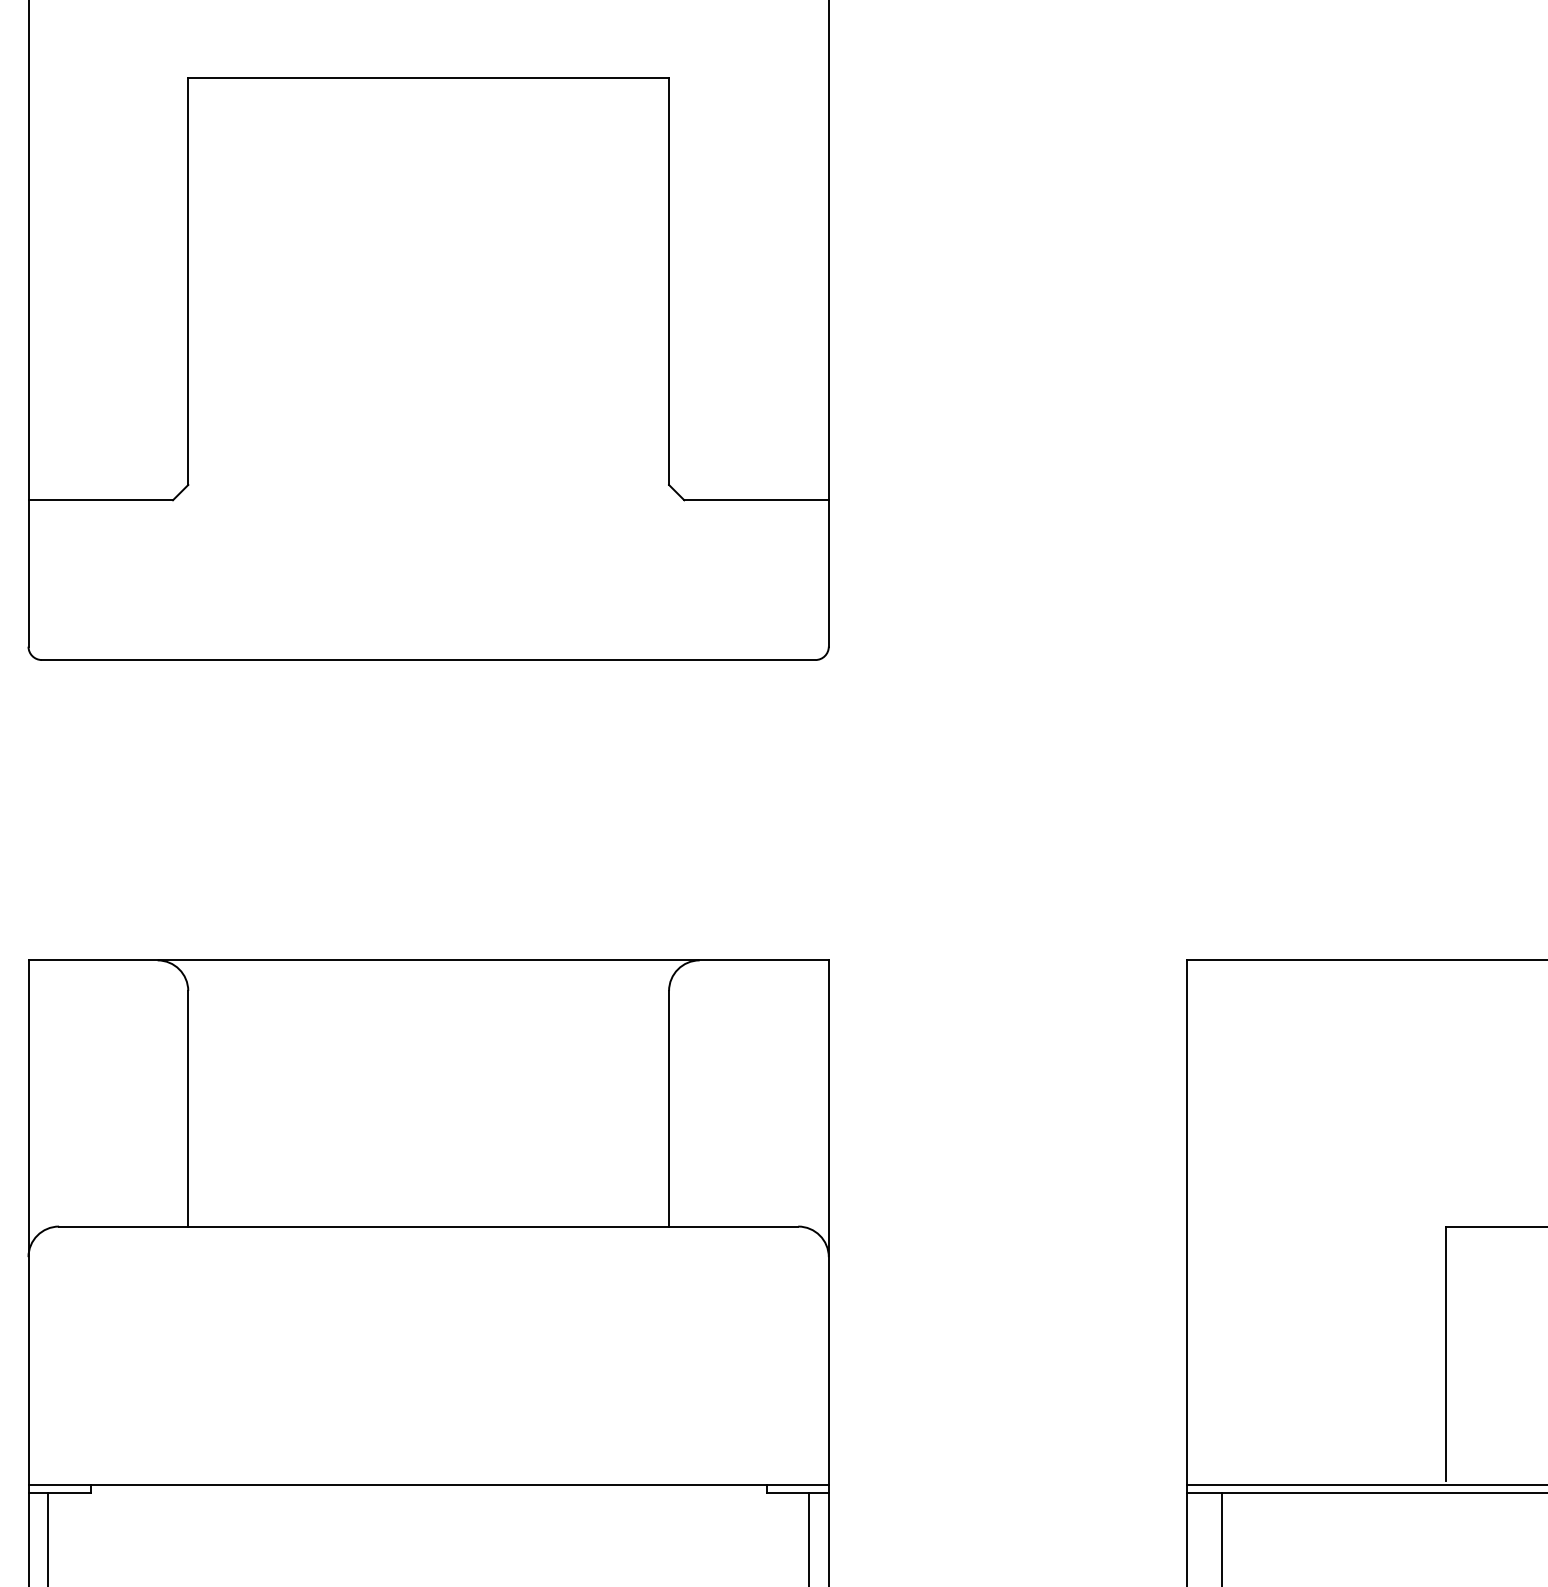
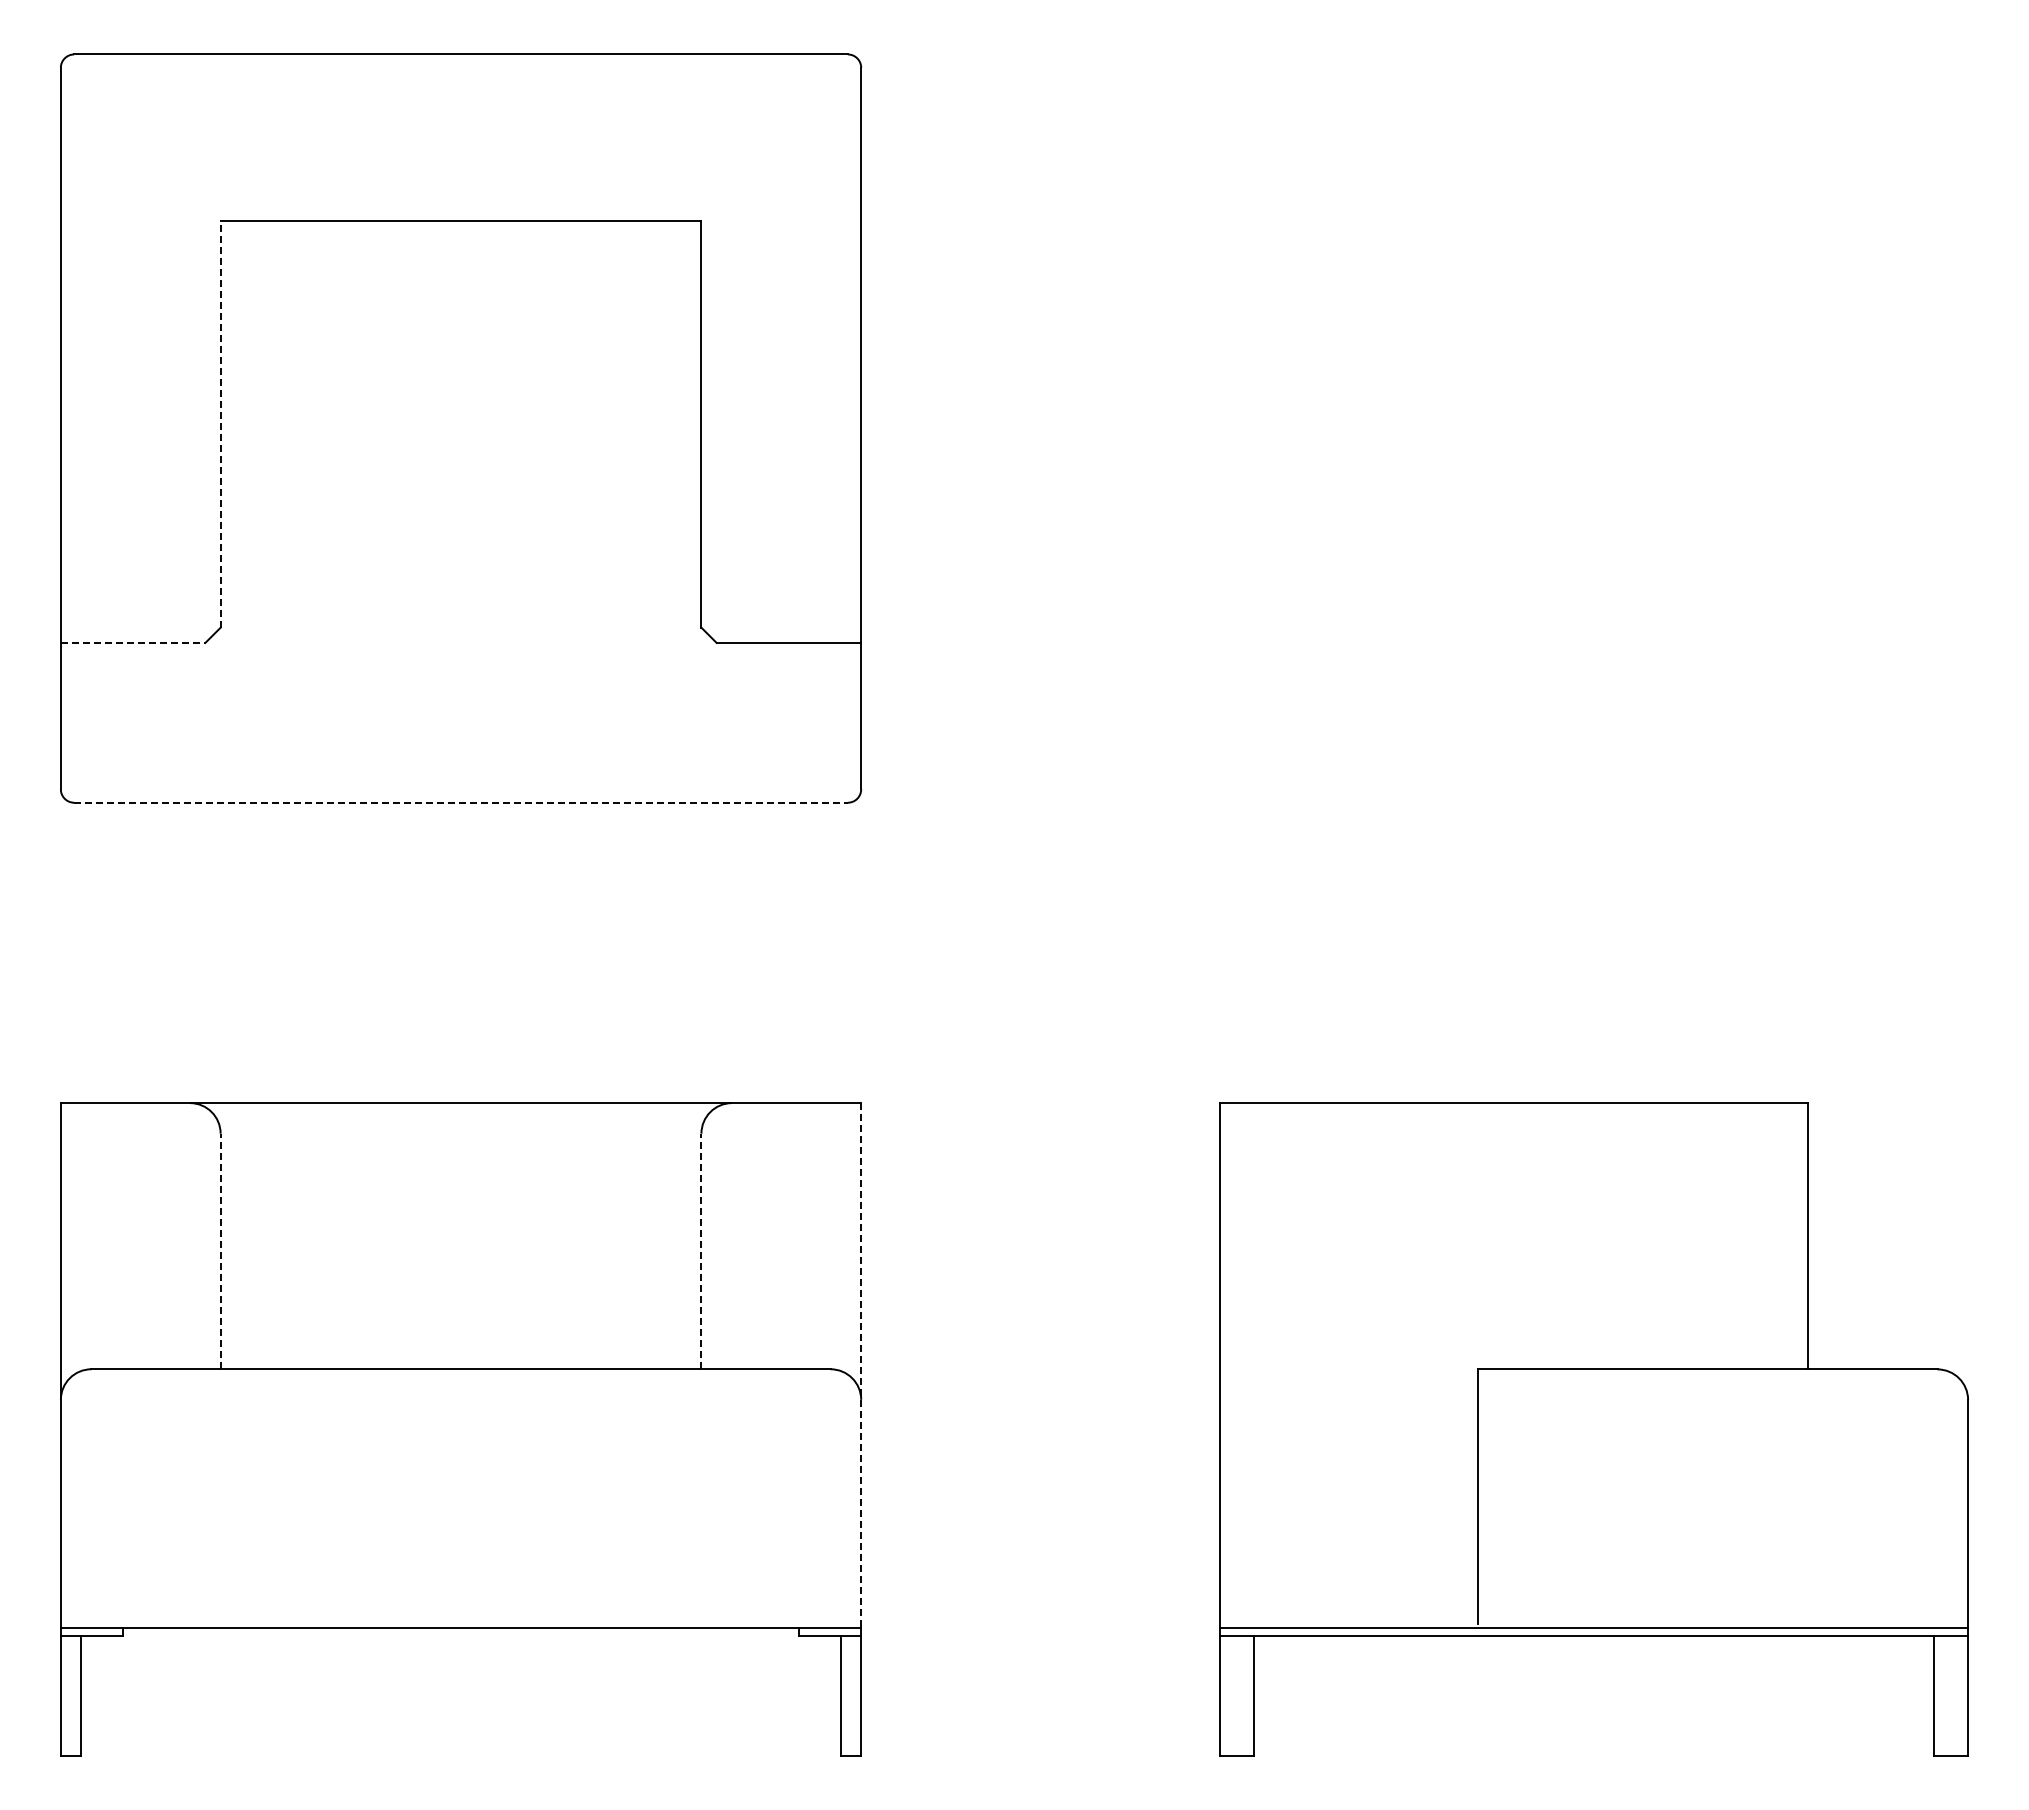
line: (188, 280) -> (220, 423), solid -> dashed
line: (101, 499) -> (133, 642), solid -> dashed
line: (429, 659) -> (461, 802), solid -> dashed
line: (188, 1108) -> (220, 1251), solid -> dashed
line: (669, 1108) -> (701, 1251), solid -> dashed
line: (829, 1222) -> (861, 1365), solid -> dashed

